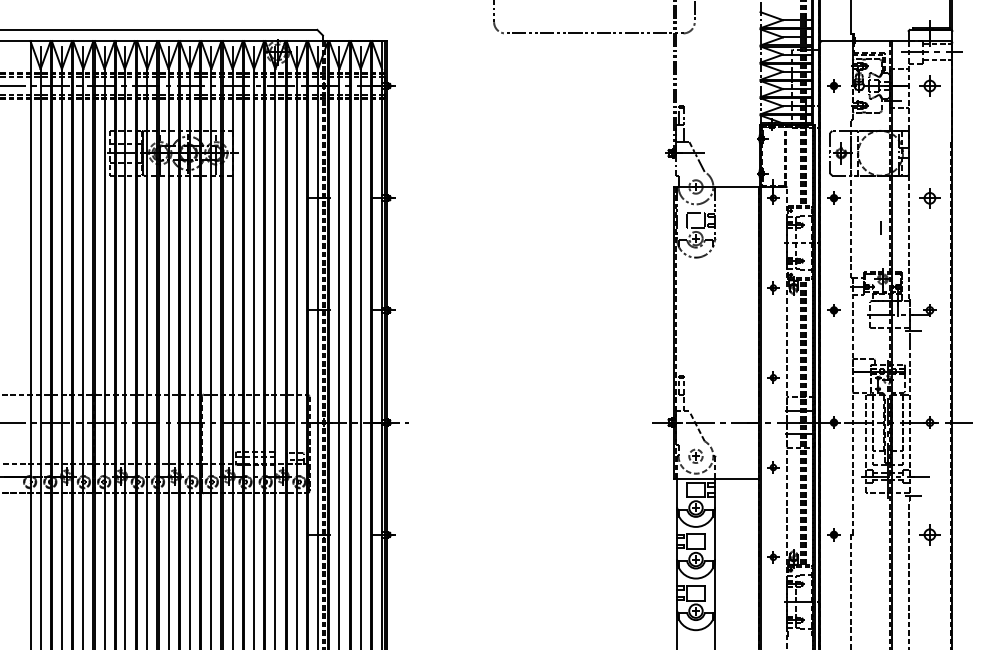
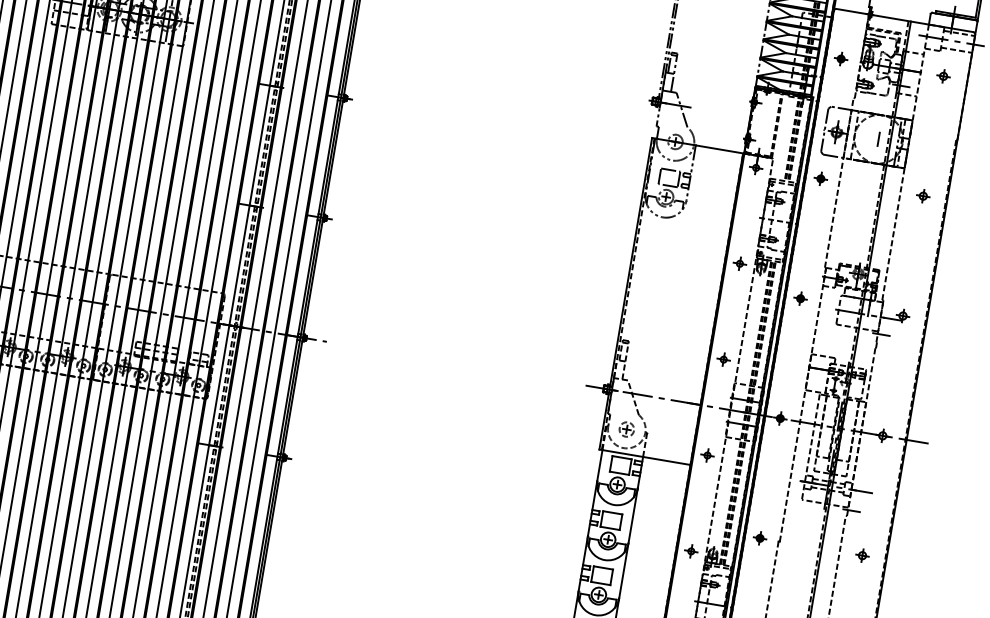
part: (929, 85) -> (943, 75), size x0.62
part: (929, 197) -> (922, 195), size x0.62
line: (880, 227) -> (878, 138), moved
part: (929, 534) -> (862, 555), size x0.62

